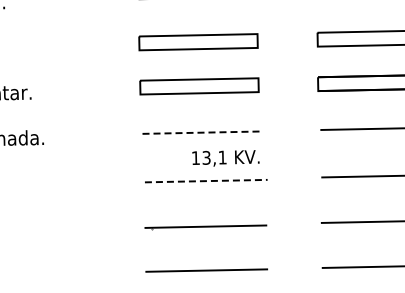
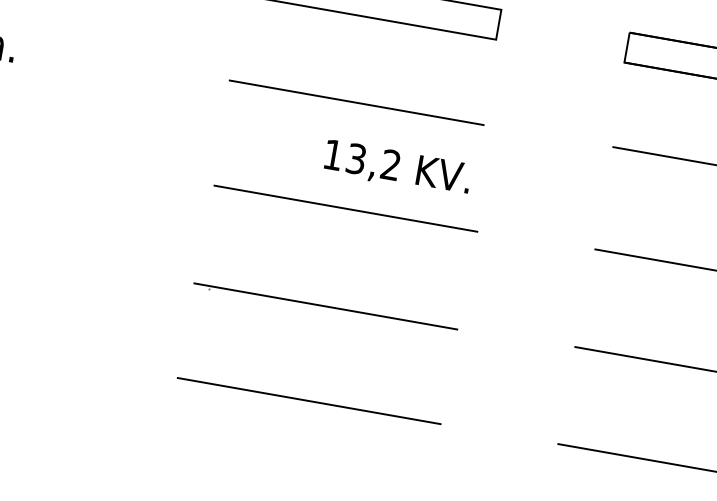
line: (202, 132) -> (358, 102), dashed -> solid
text: (222, 157) -> (390, 164), 13,1 -> 13,2
line: (206, 181) -> (346, 209), dashed -> solid

